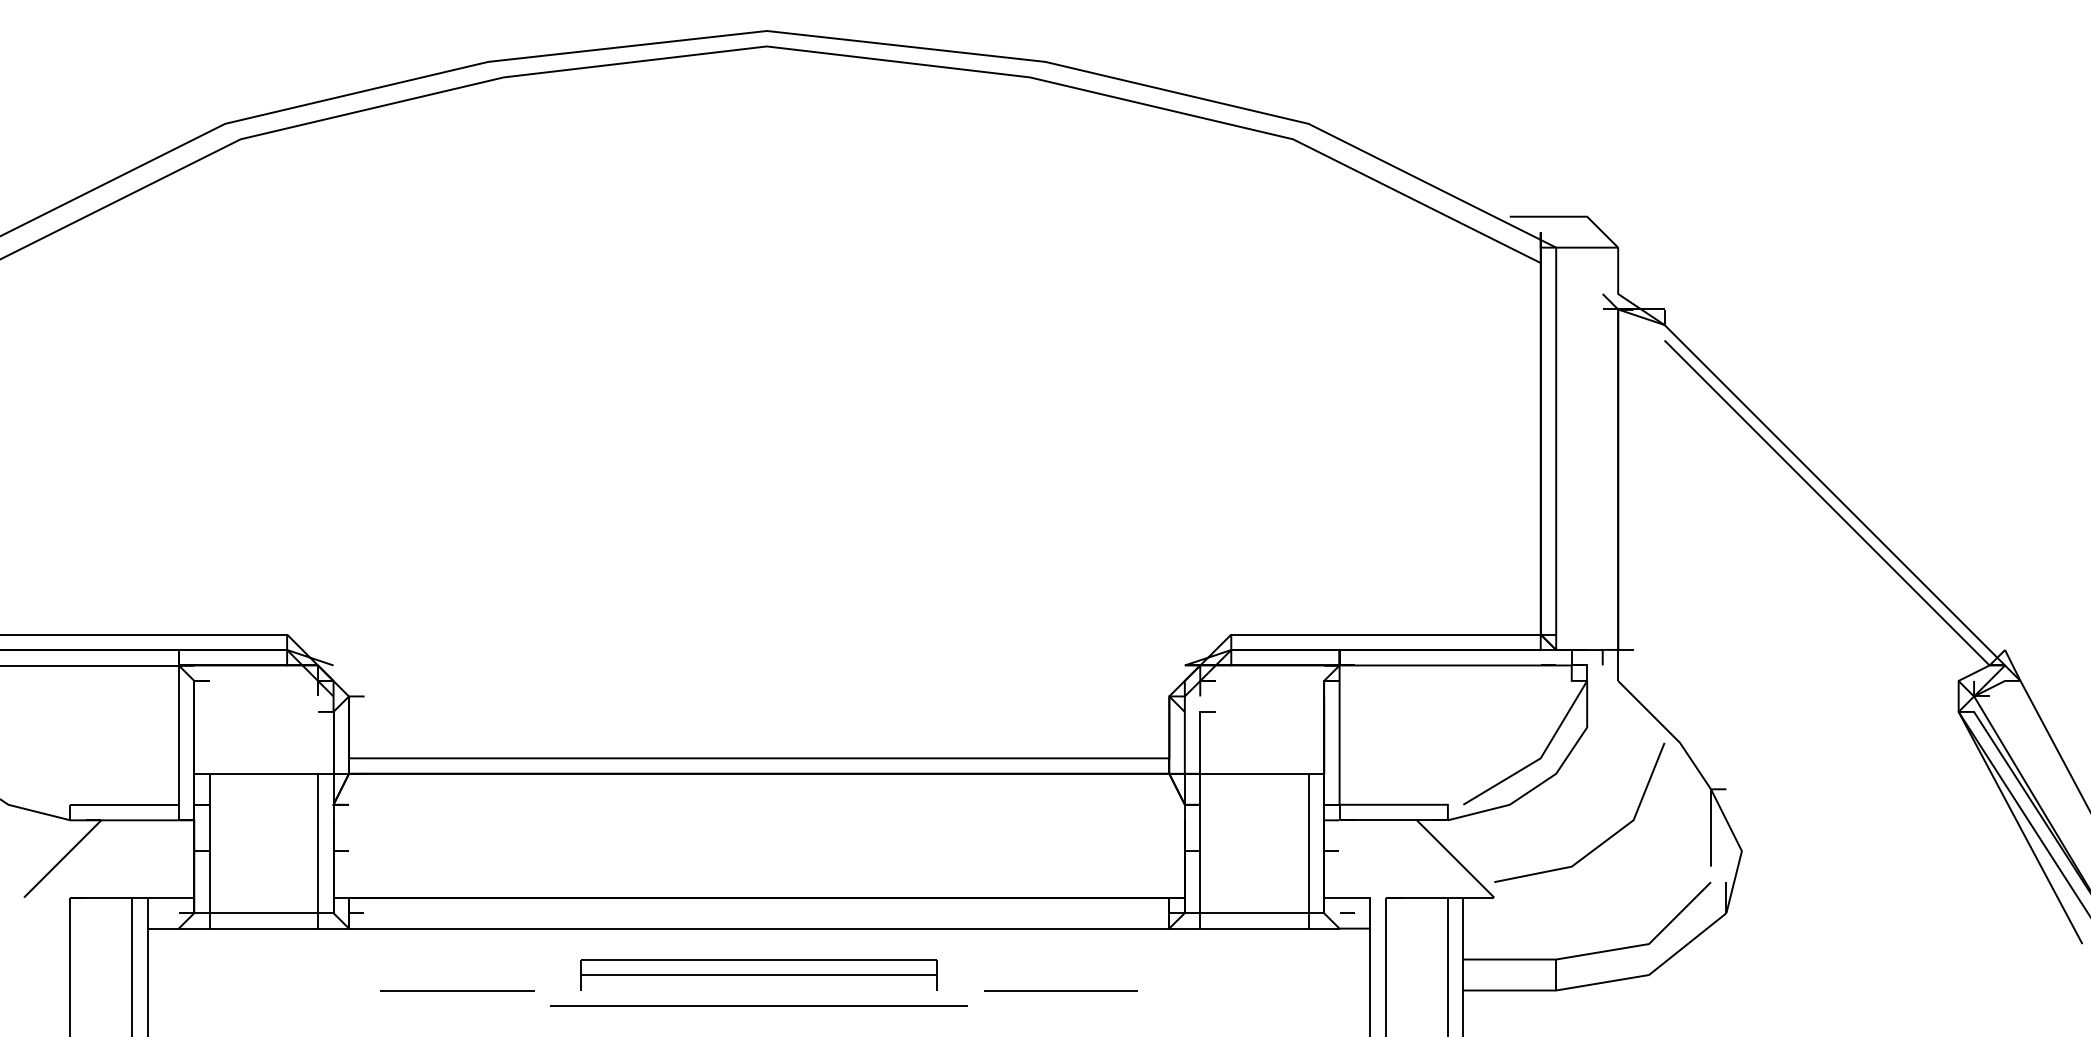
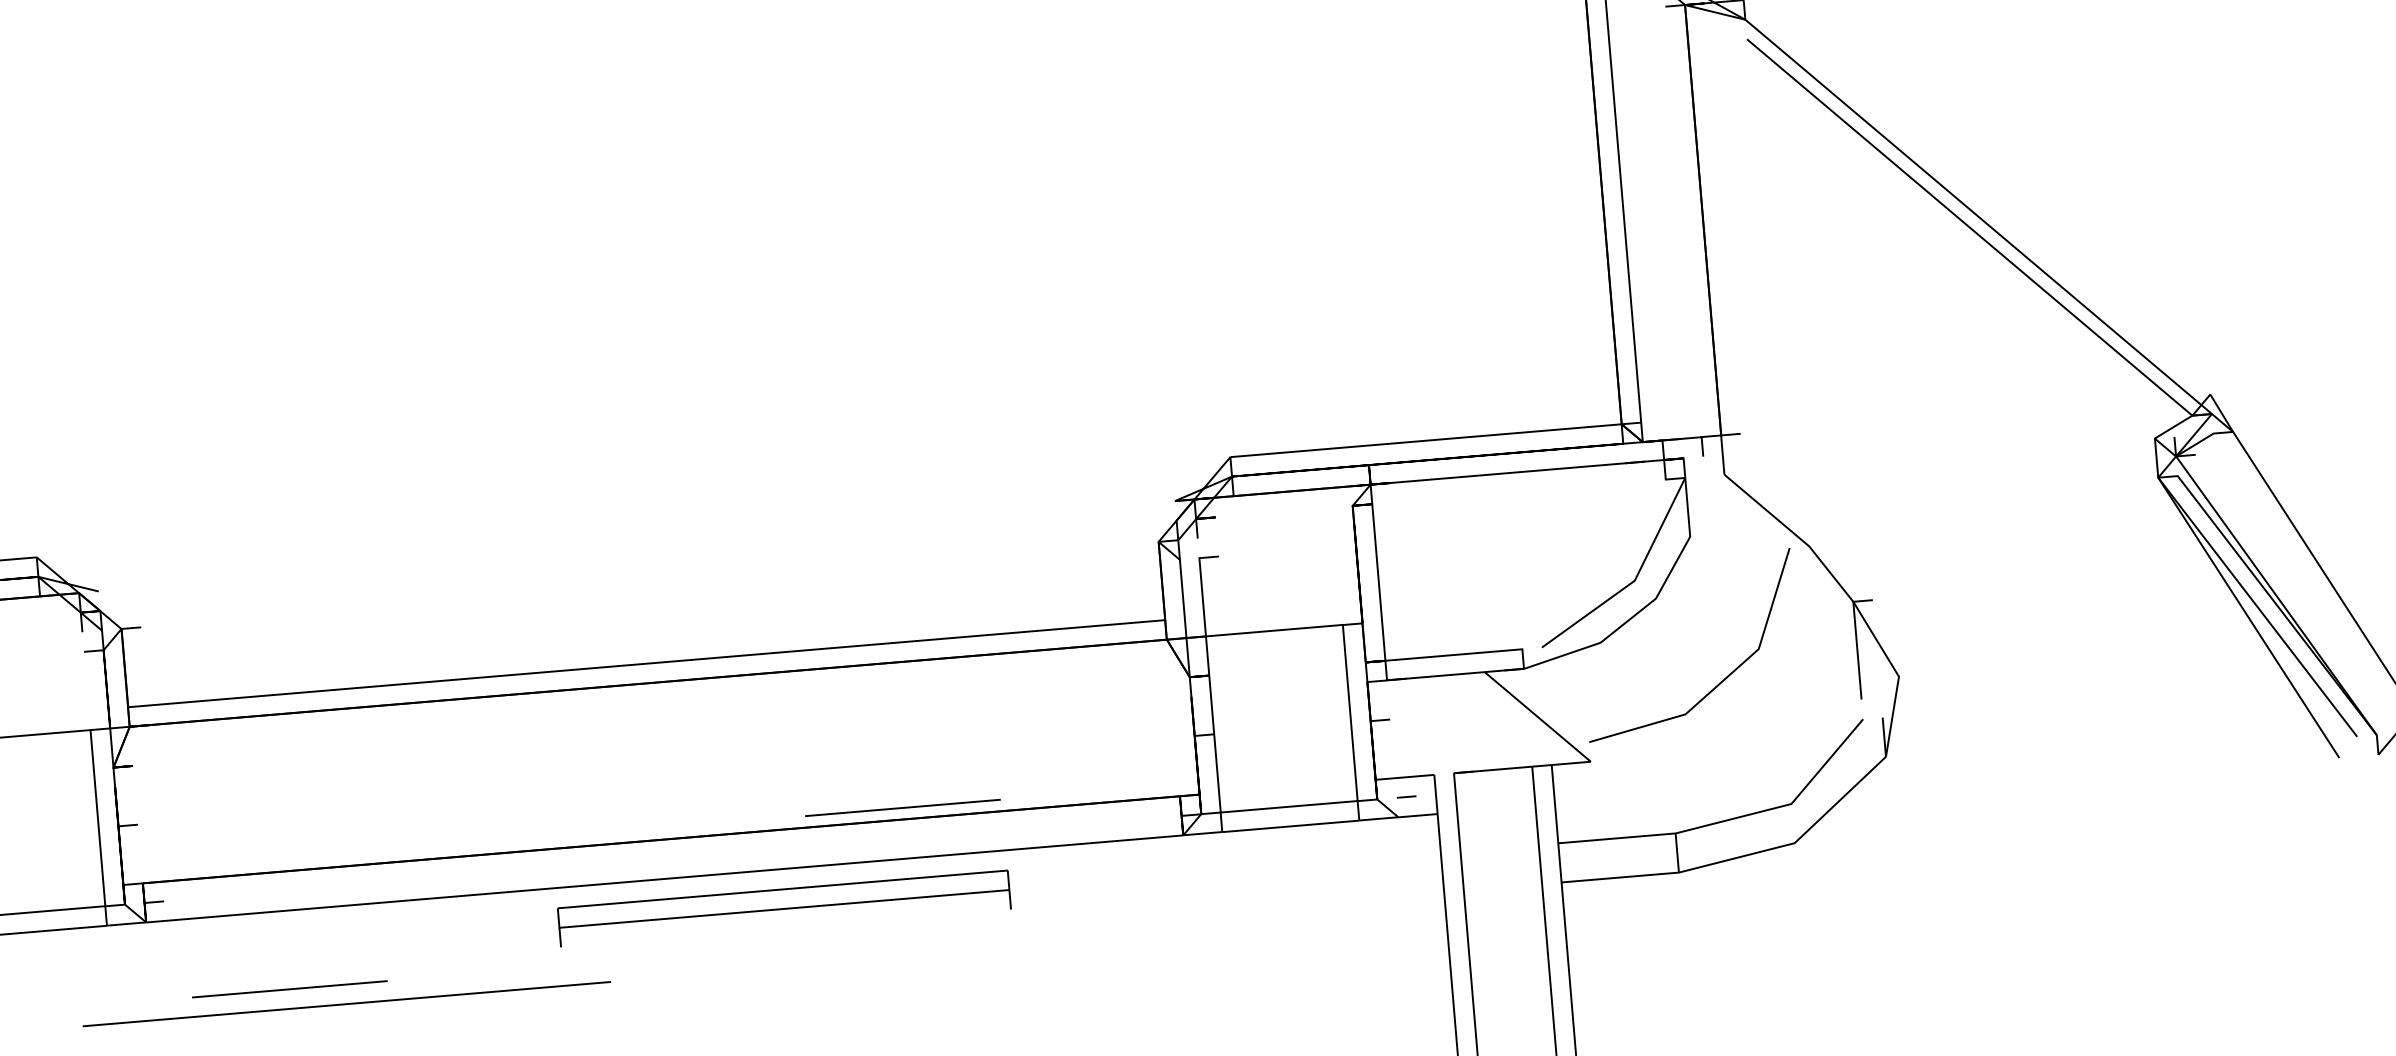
part: (758, 974) -> (783, 908), moved
line: (1060, 990) -> (902, 807), moved
line: (758, 1005) -> (345, 1003), moved

